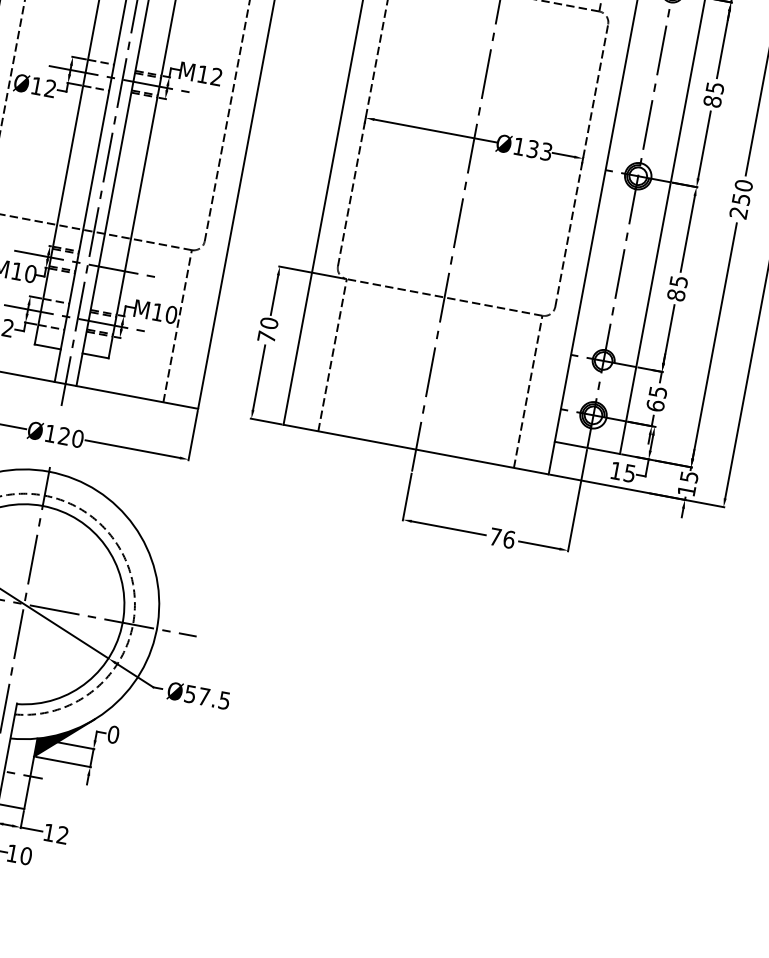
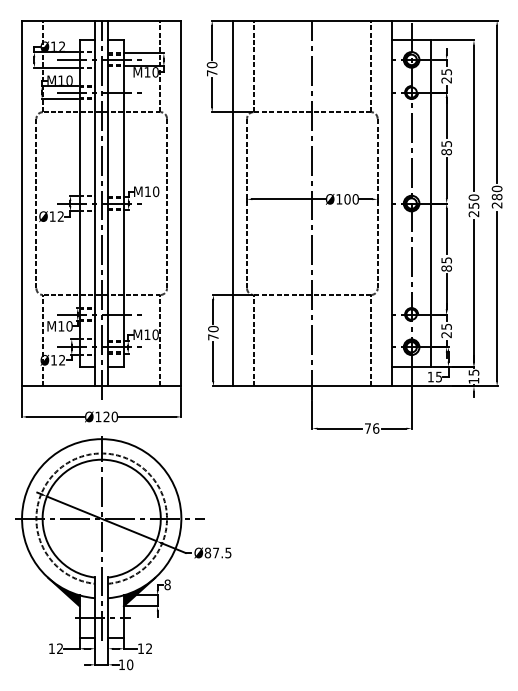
text: (217, 76) -> (156, 191), M12 -> M10
text: (539, 150) -> (351, 199), Ø133 -> Ø100
text: (655, 404) -> (446, 334), 65 -> 25
text: (189, 693) -> (207, 552), Ø57.5 -> Ø87.5
text: (113, 734) -> (167, 584), 0 -> 8

